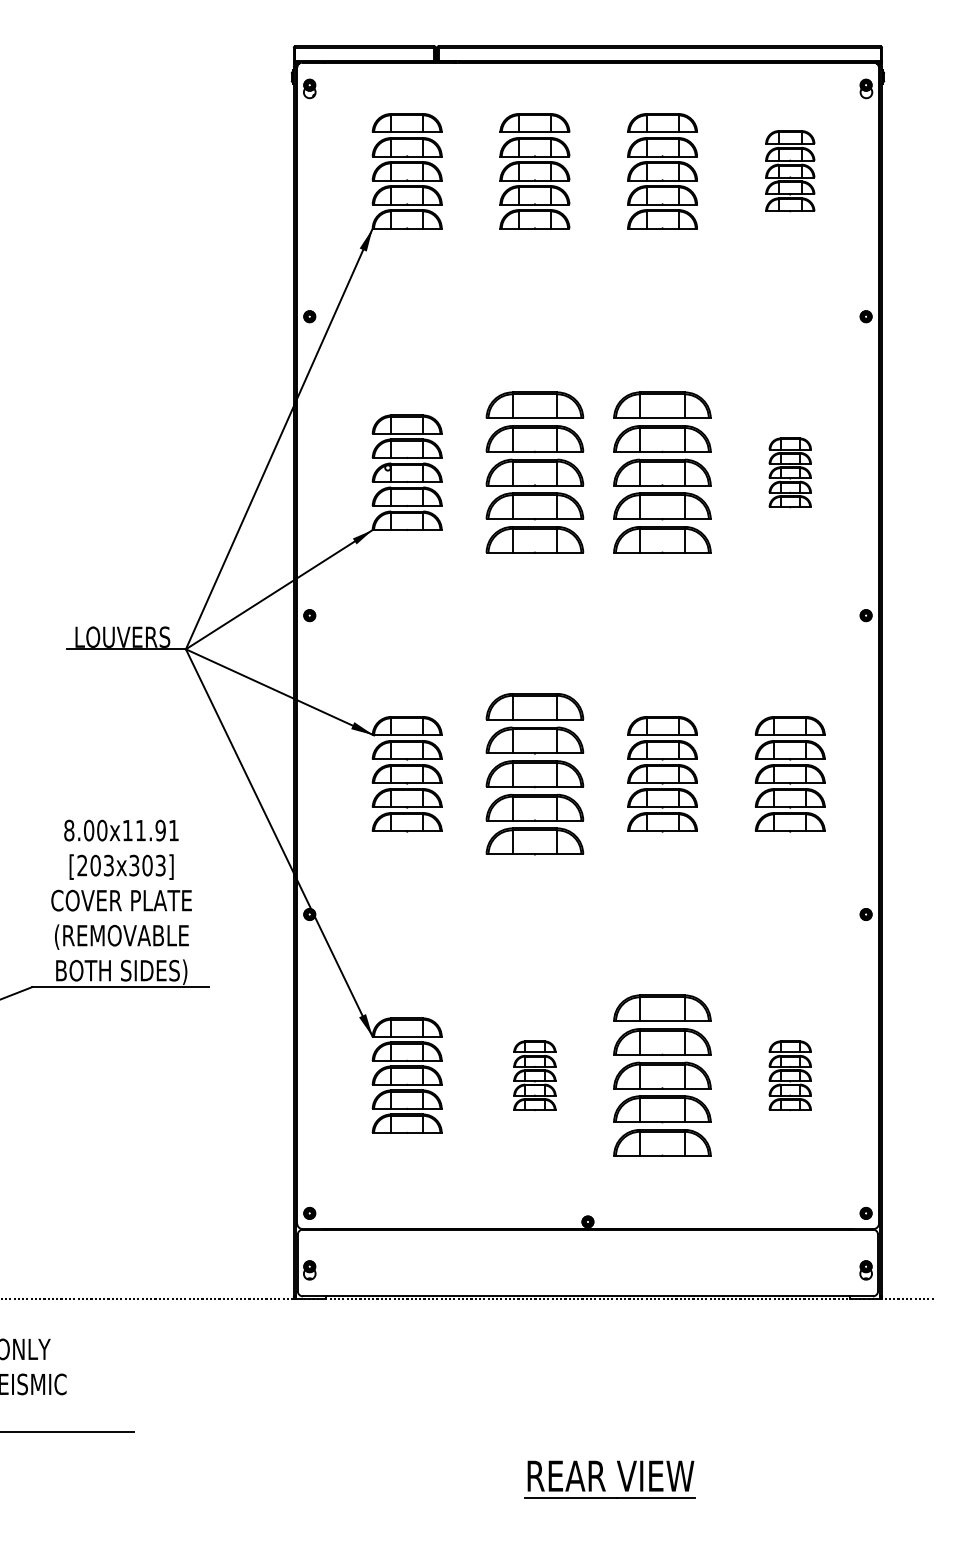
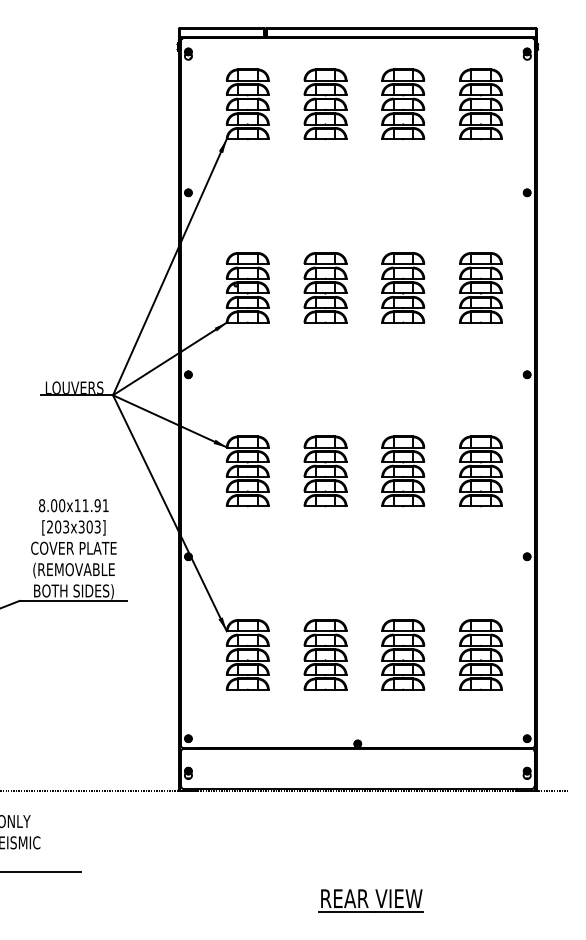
part: (789, 169) -> (480, 103), size x1.43
part: (534, 472) -> (325, 287), size x0.71
part: (663, 472) -> (403, 287), size x0.71
part: (789, 472) -> (480, 287), size x1.67
part: (534, 774) -> (325, 471), size x0.71
part: (534, 1075) -> (325, 654), size x1.67
part: (663, 1075) -> (403, 654), size x0.71
part: (789, 1075) -> (480, 654), size x1.67

